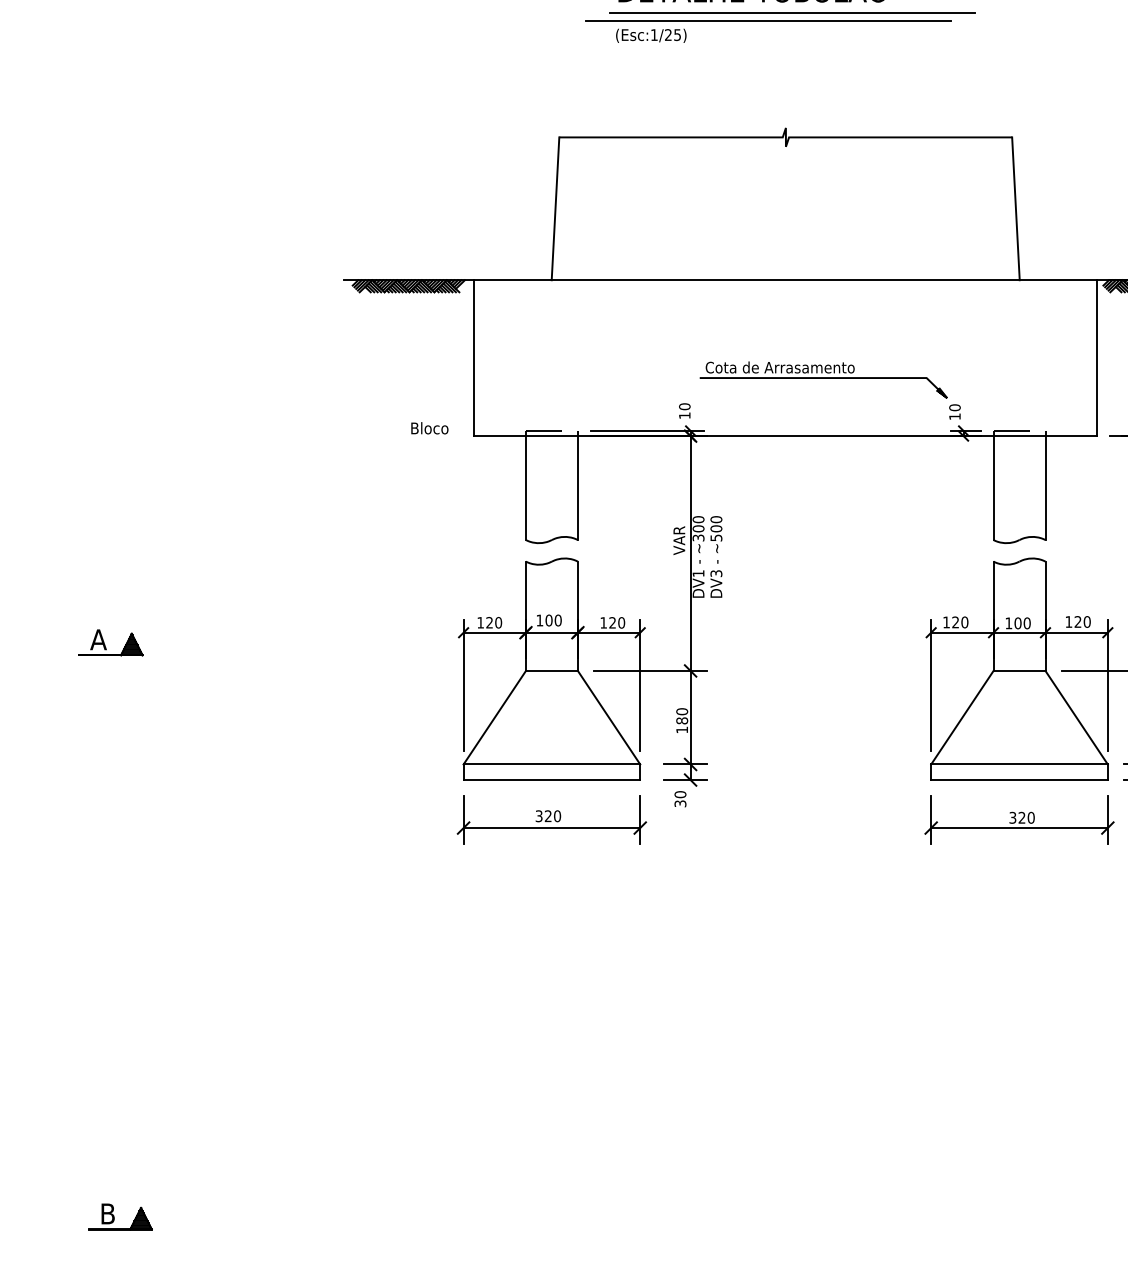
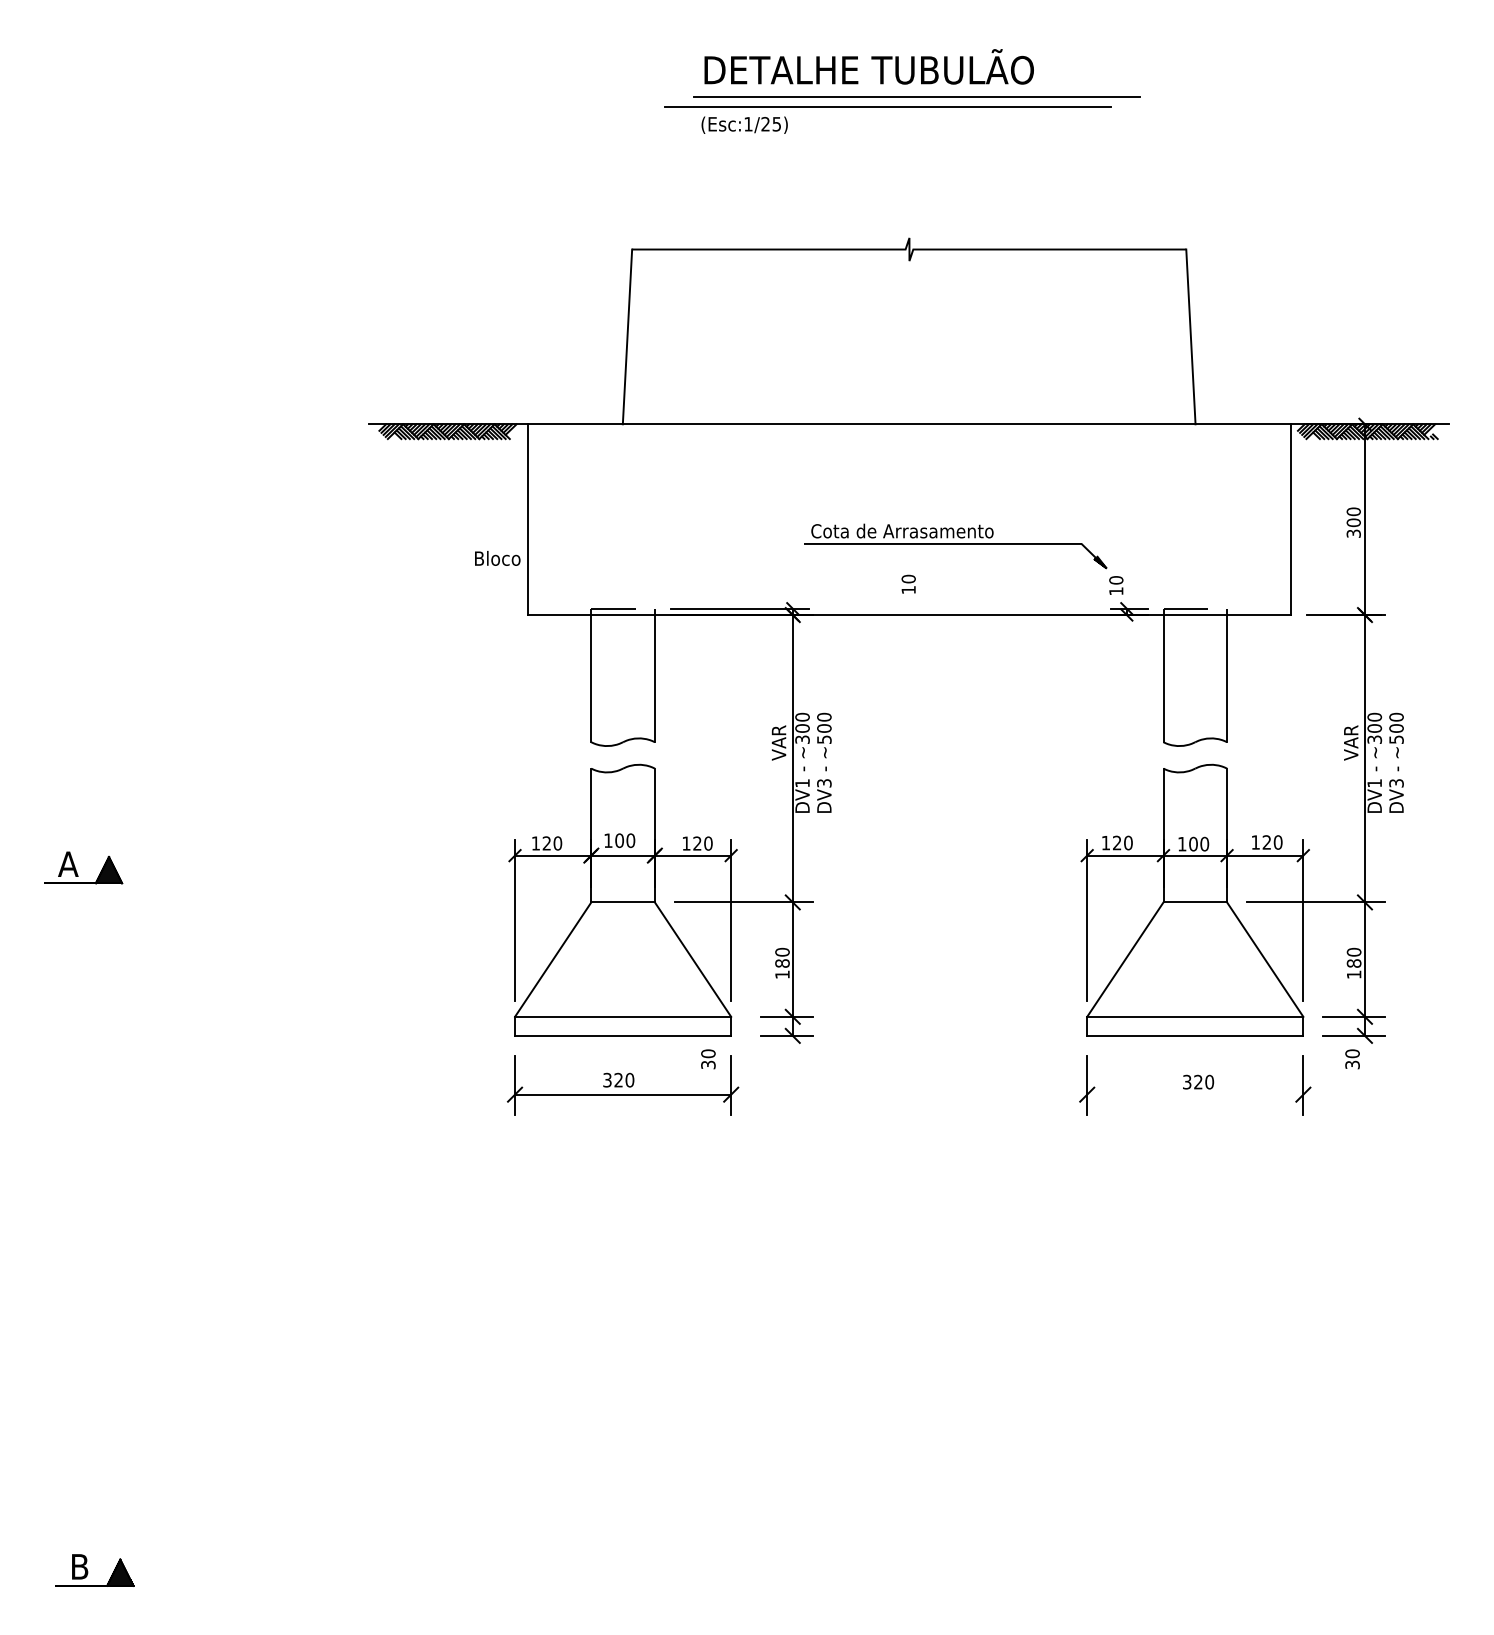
text: (684, 410) -> (908, 583), moved
text: (429, 428) -> (497, 558), moved
text: (680, 799) -> (708, 1059), moved
line: (1019, 827) -> (1195, 1094), removed

